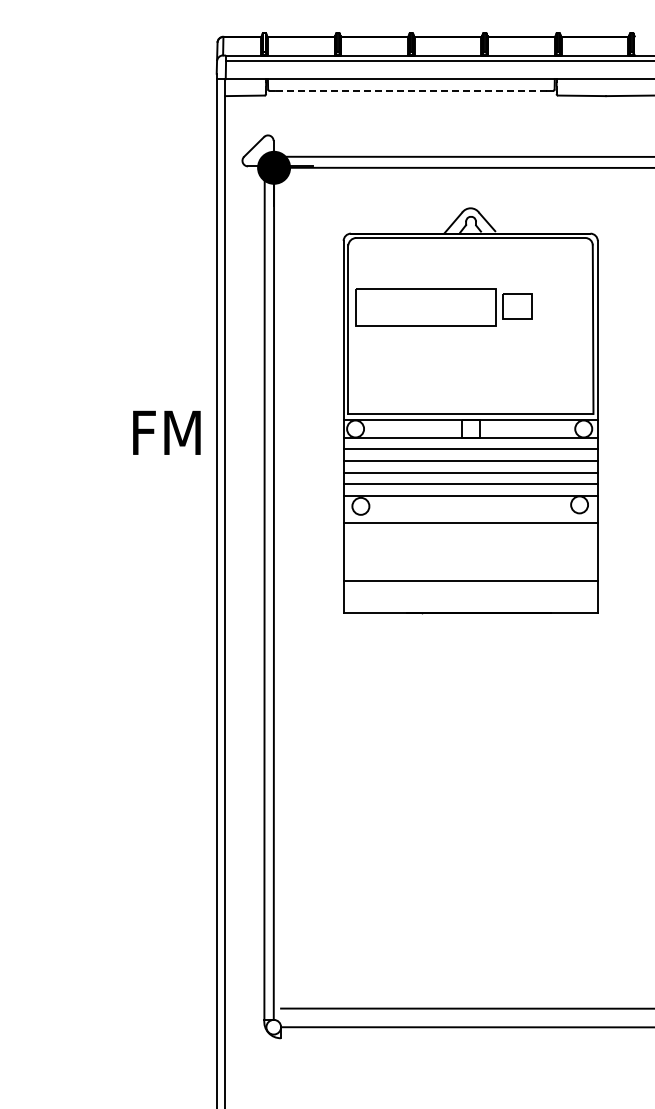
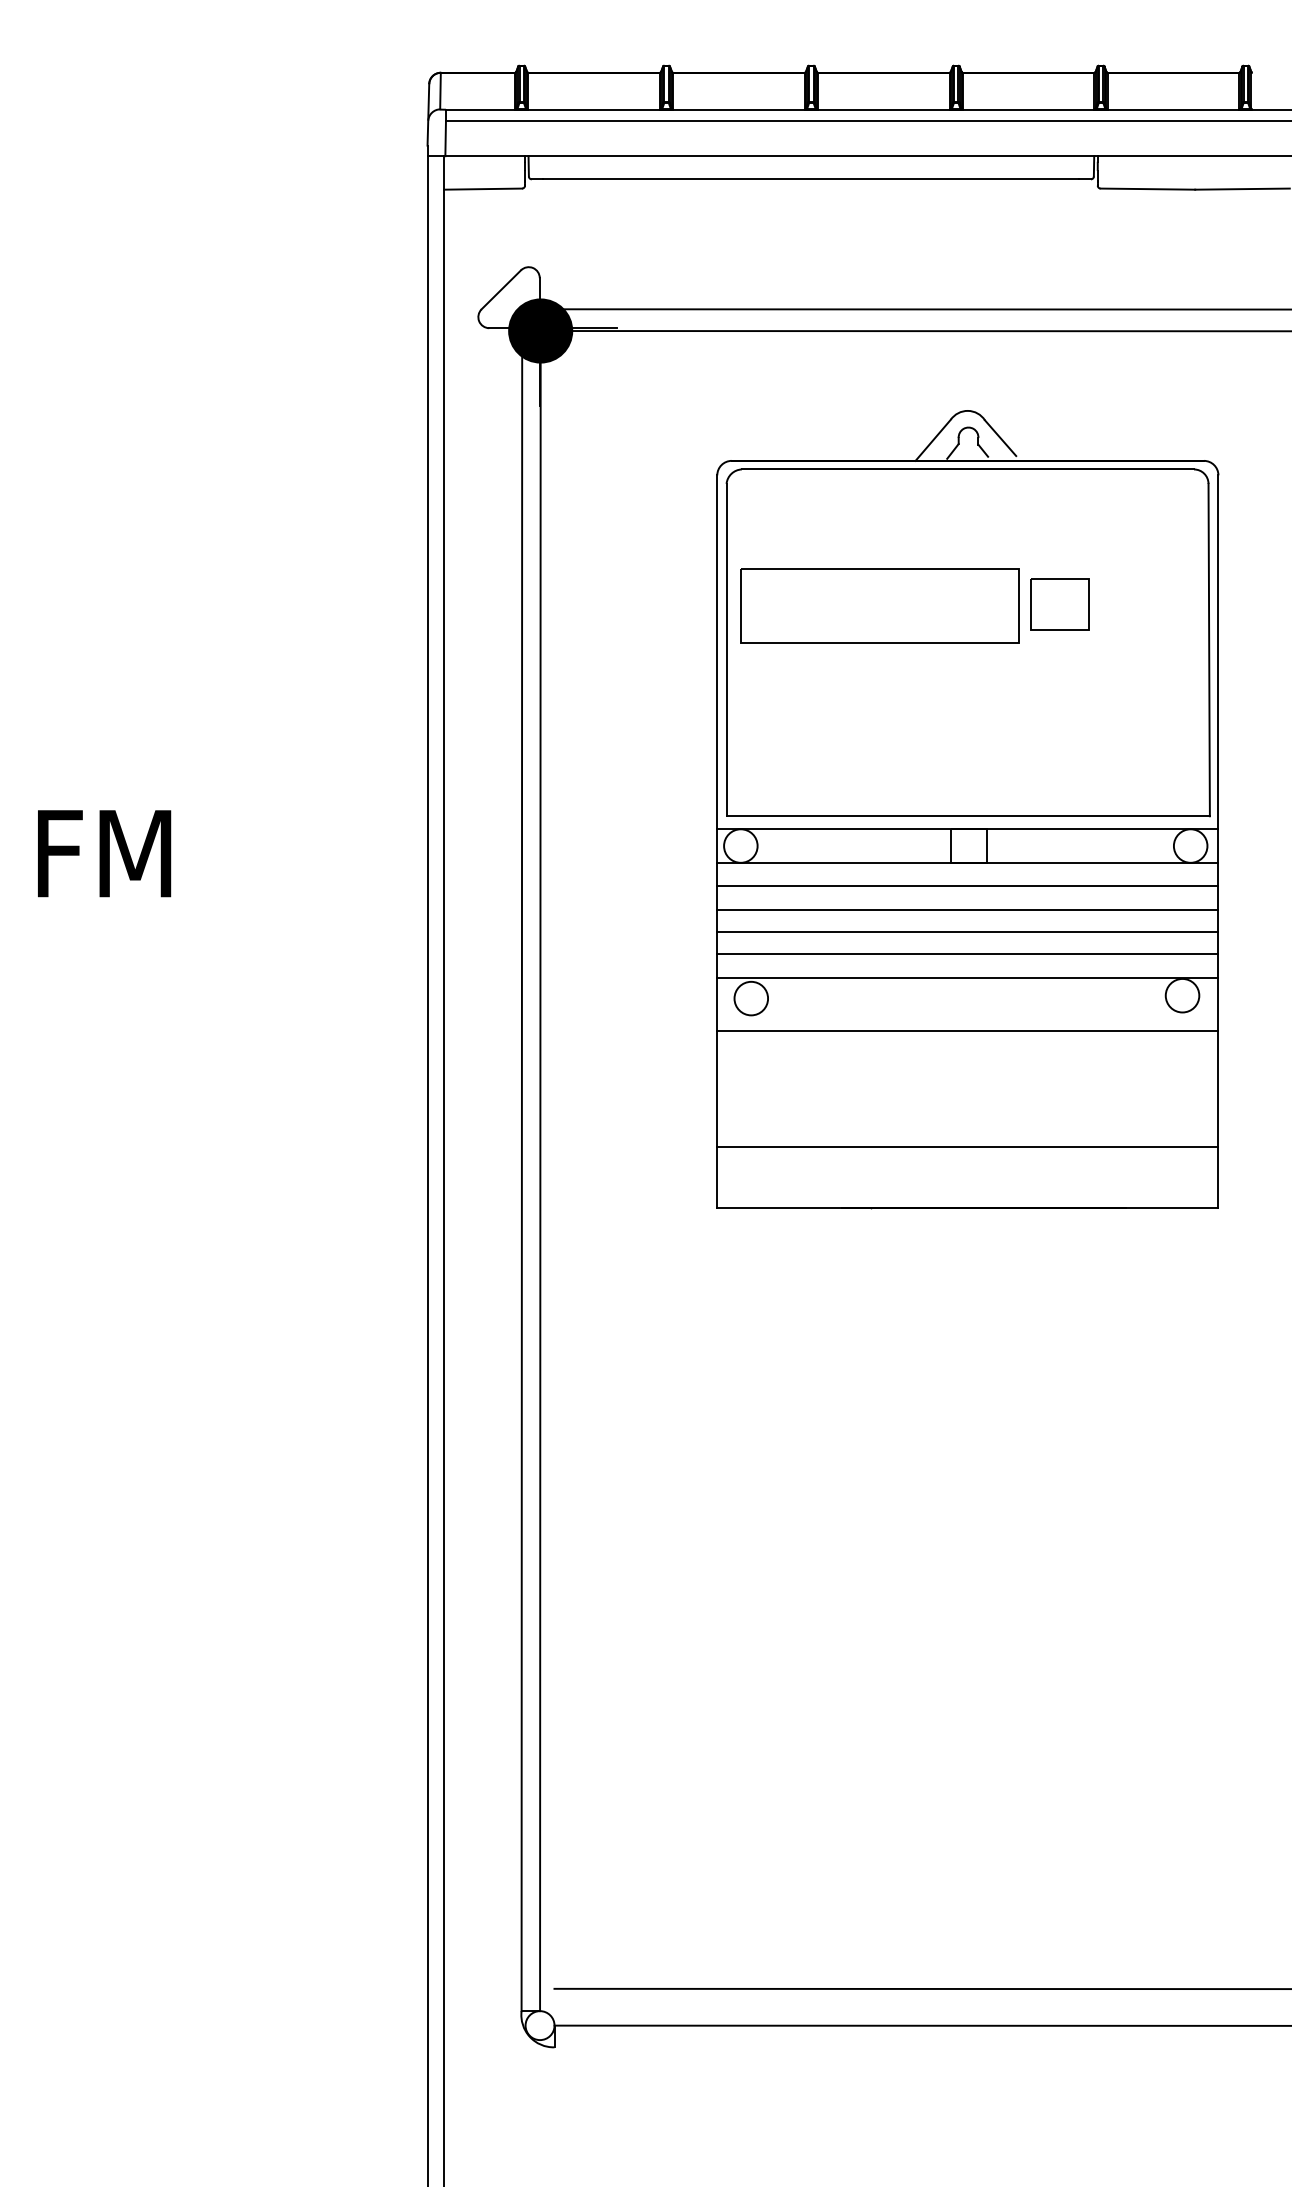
line: (411, 90) -> (811, 178), dashed -> solid
part: (470, 410) -> (967, 809), moved
text: (166, 432) -> (103, 852), moved

